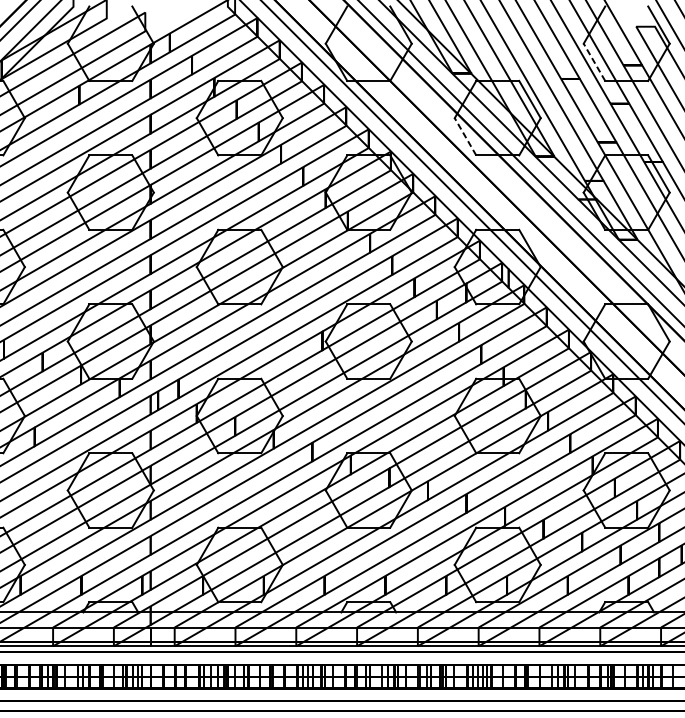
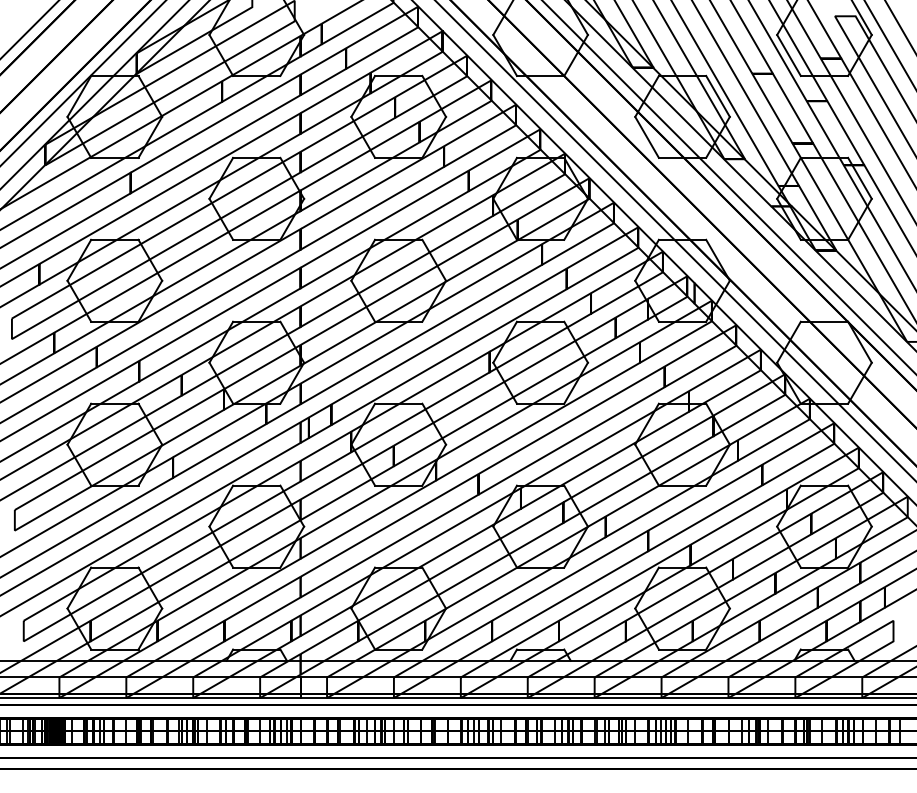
line: (594, 62) -> (789, 55), dashed -> solid
line: (465, 136) -> (647, 137), dashed -> solid

